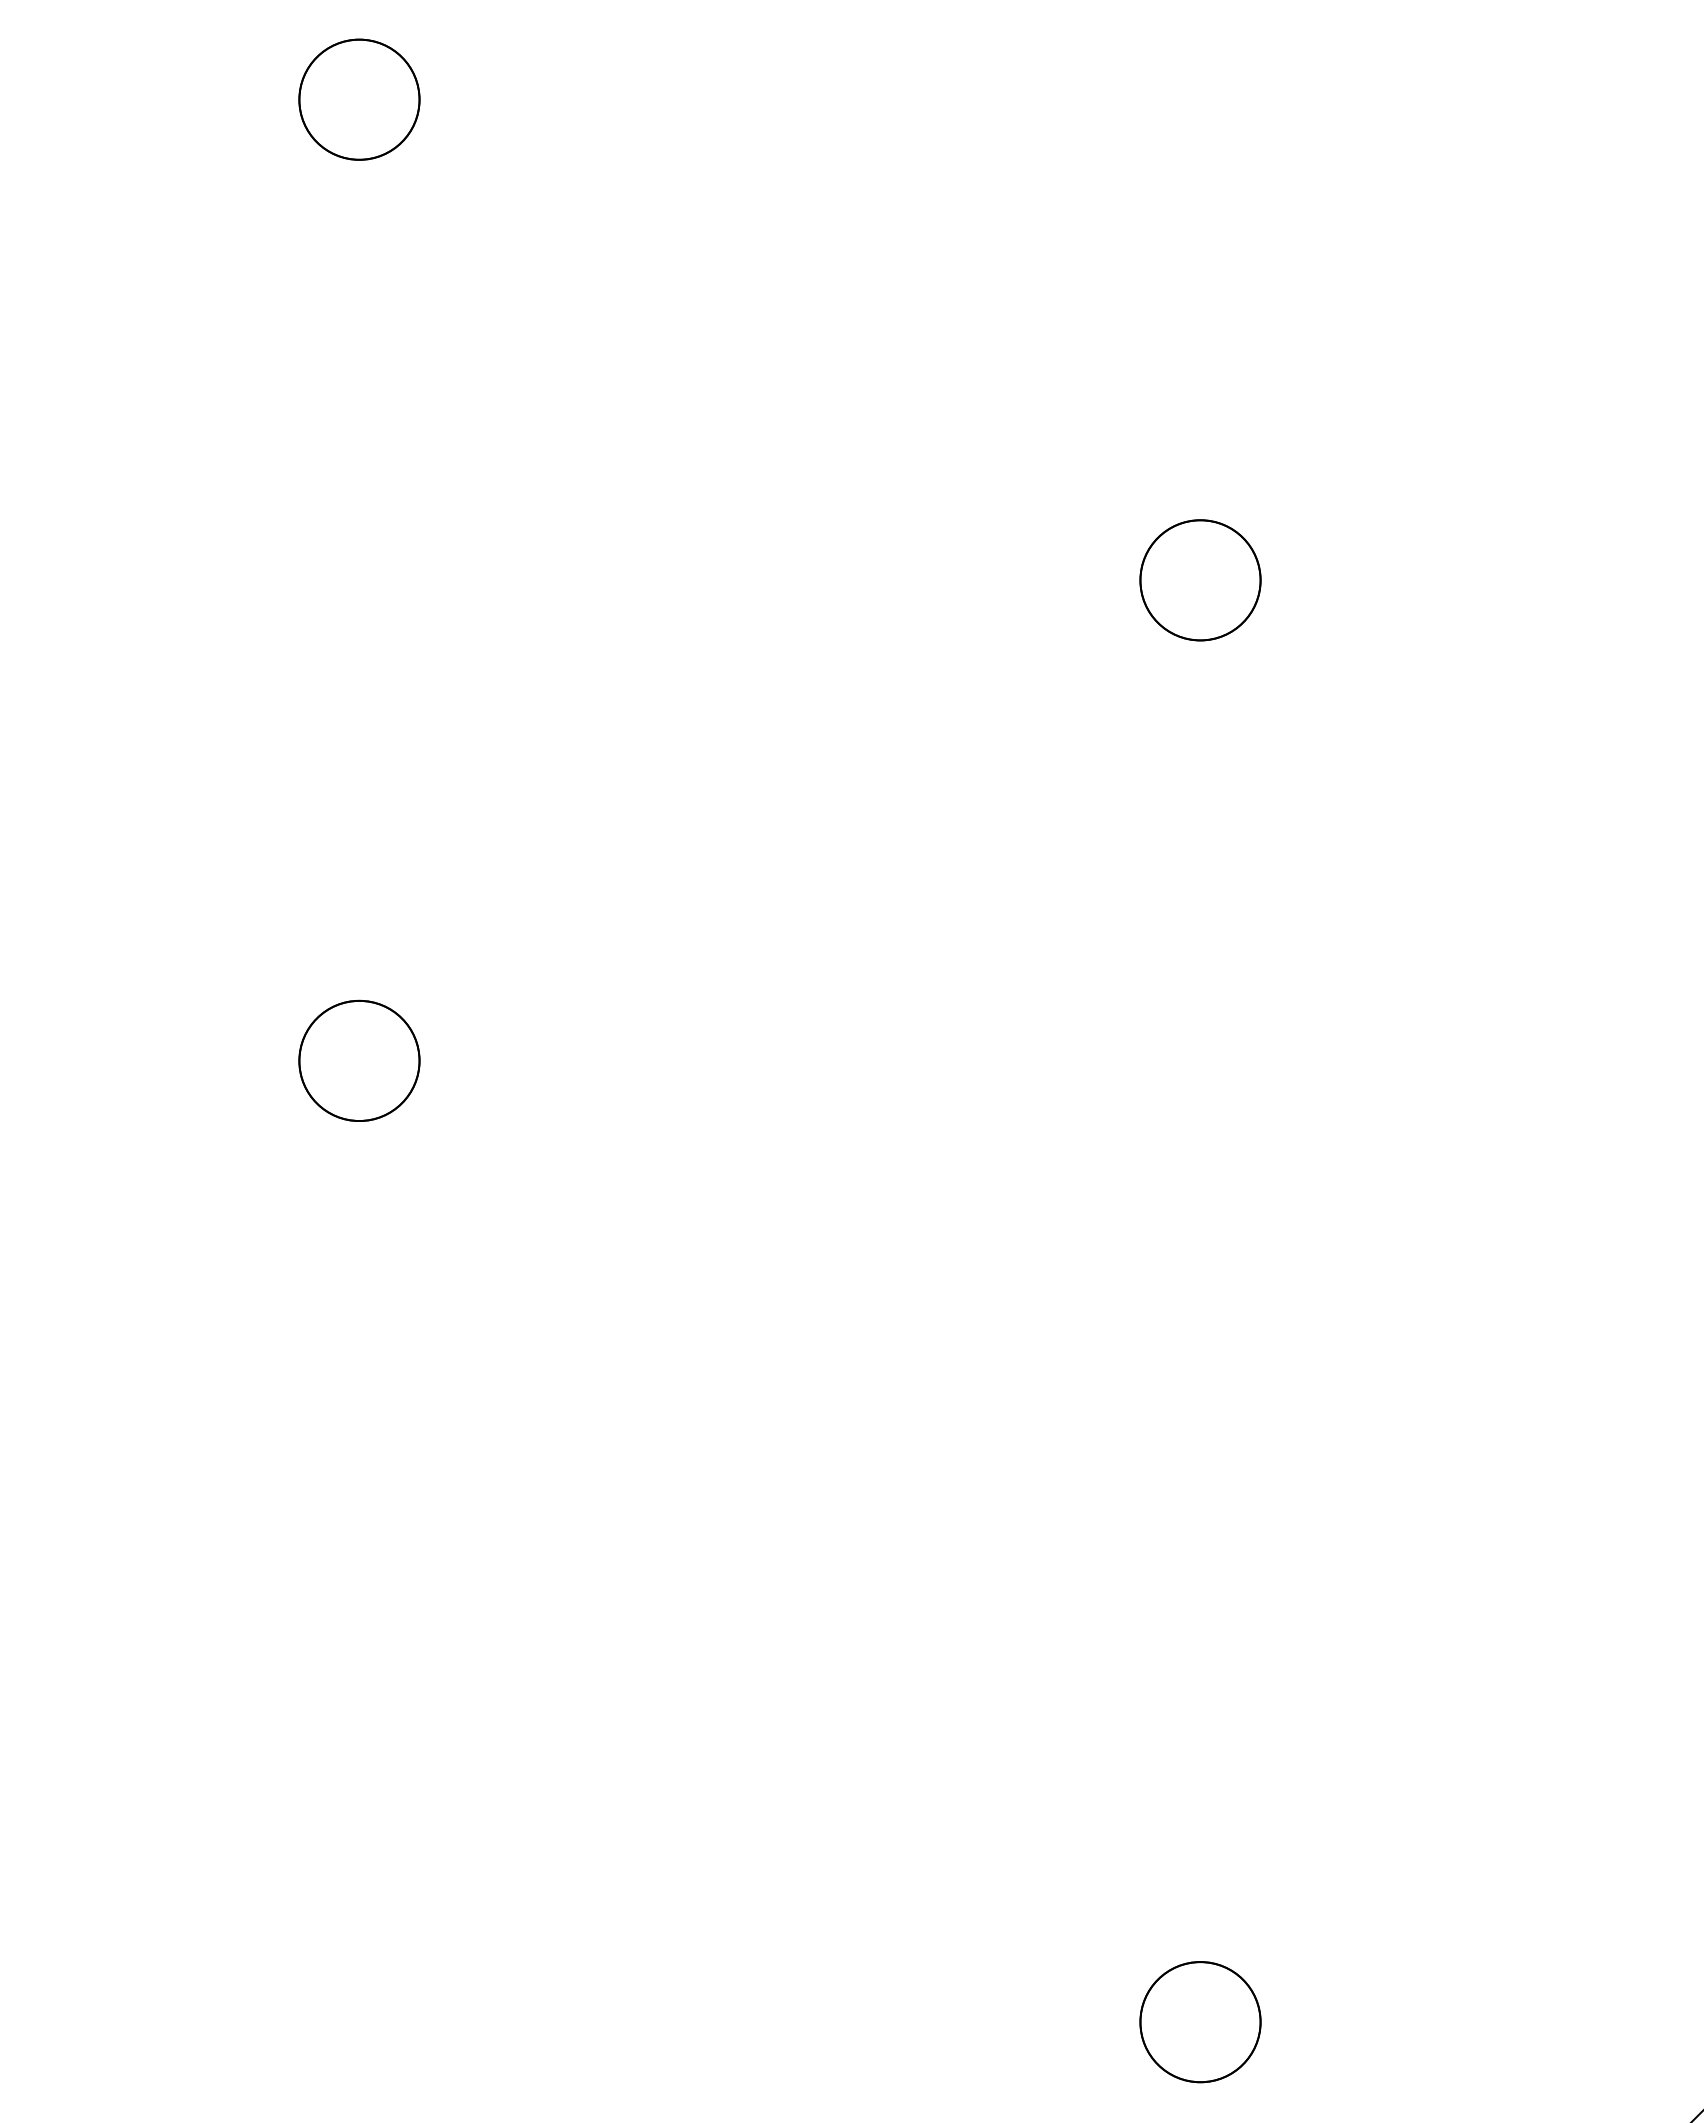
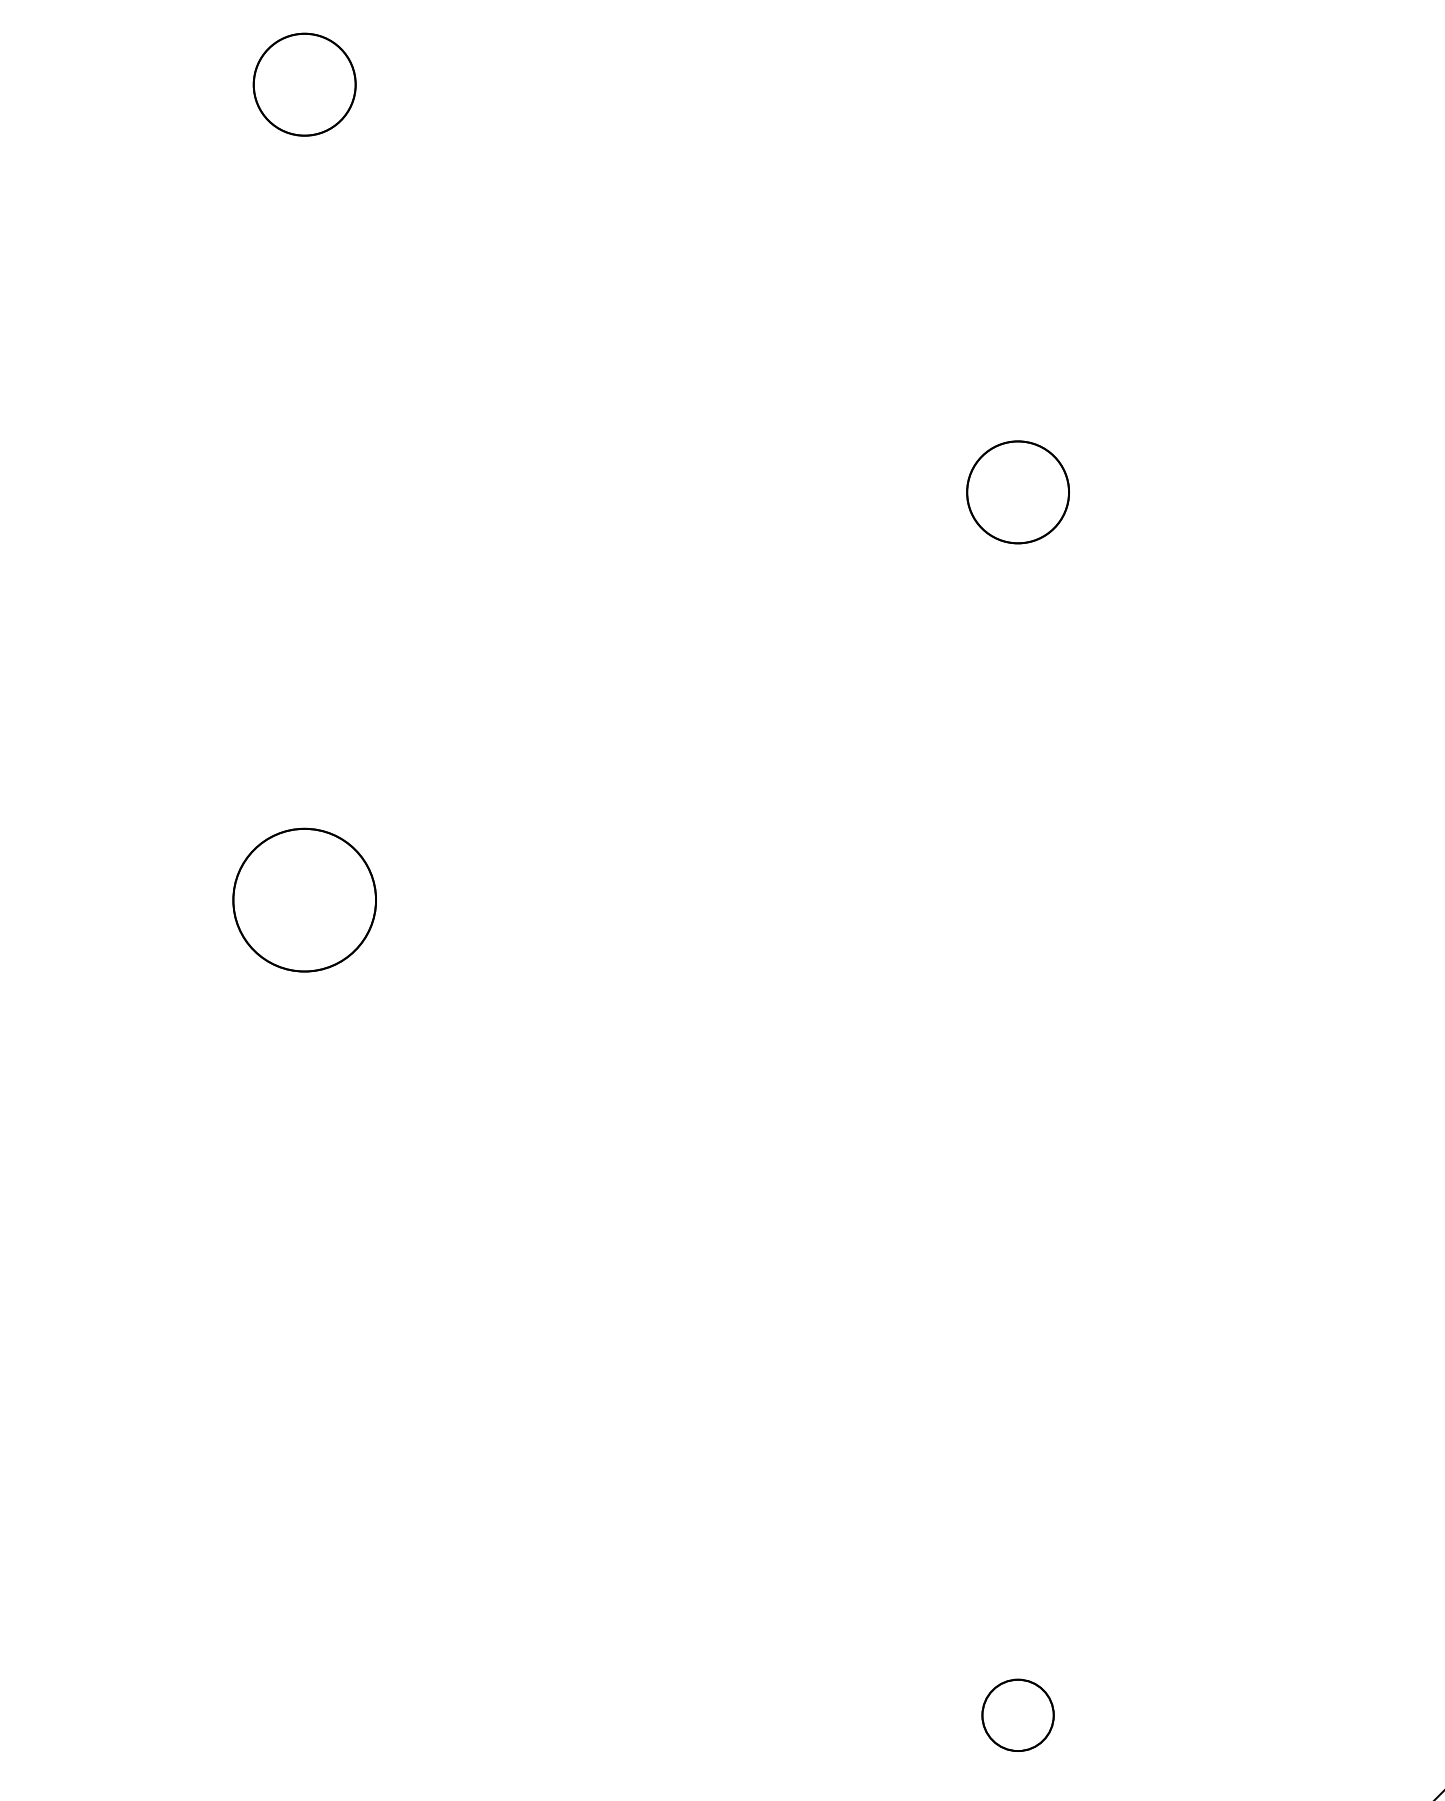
part: (359, 1060) -> (304, 899), size x1.4
part: (1200, 2022) -> (1018, 1715), size x0.7

